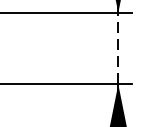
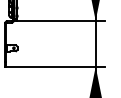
line: (117, 48) -> (95, 43), dashed -> solid

